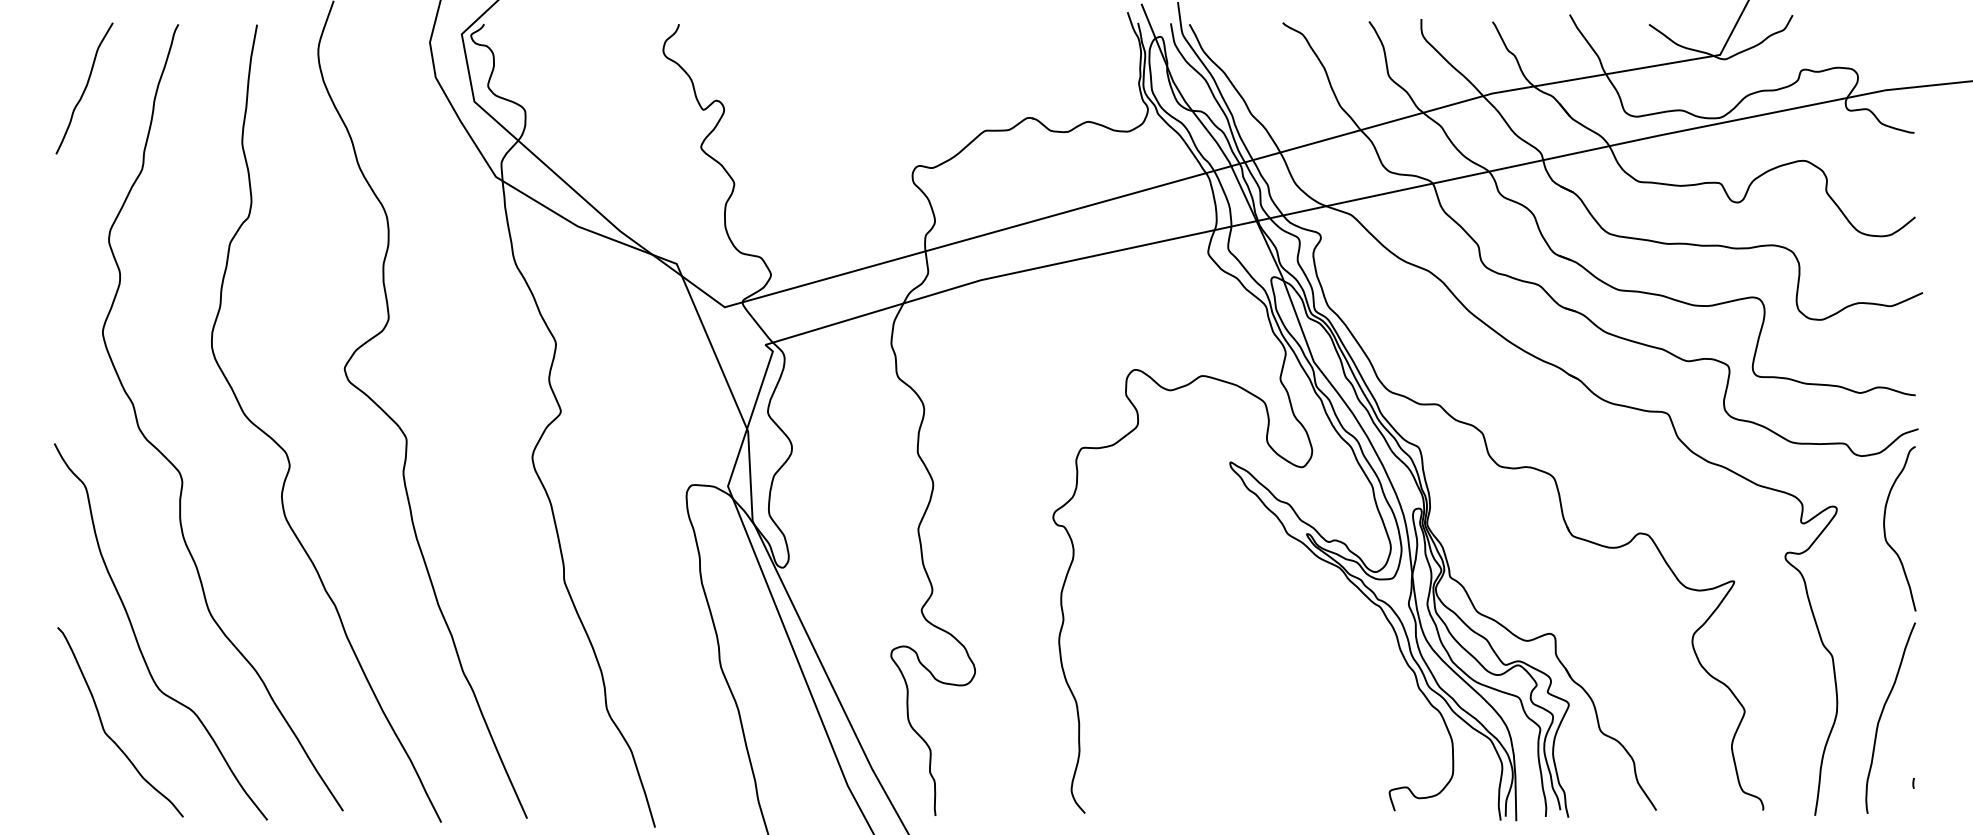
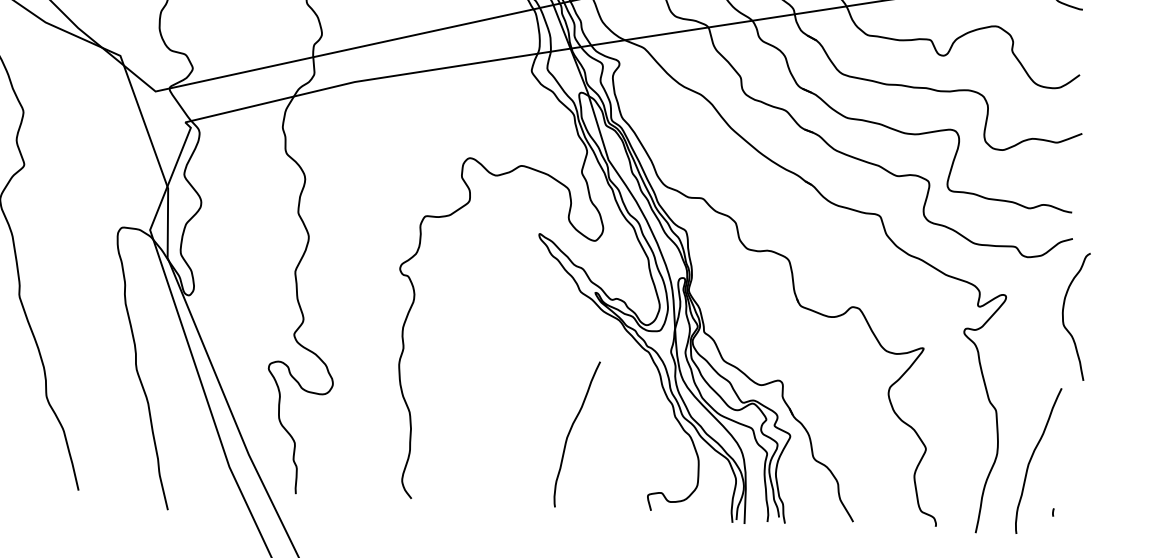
curve: (1885, 528) -> (1063, 315), moved
curve: (1285, 714) -> (570, 431), added

